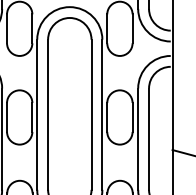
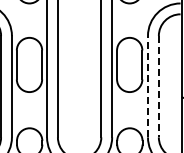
line: (138, 139) -> (148, 87), solid -> dashed
line: (149, 139) -> (159, 87), solid -> dashed

